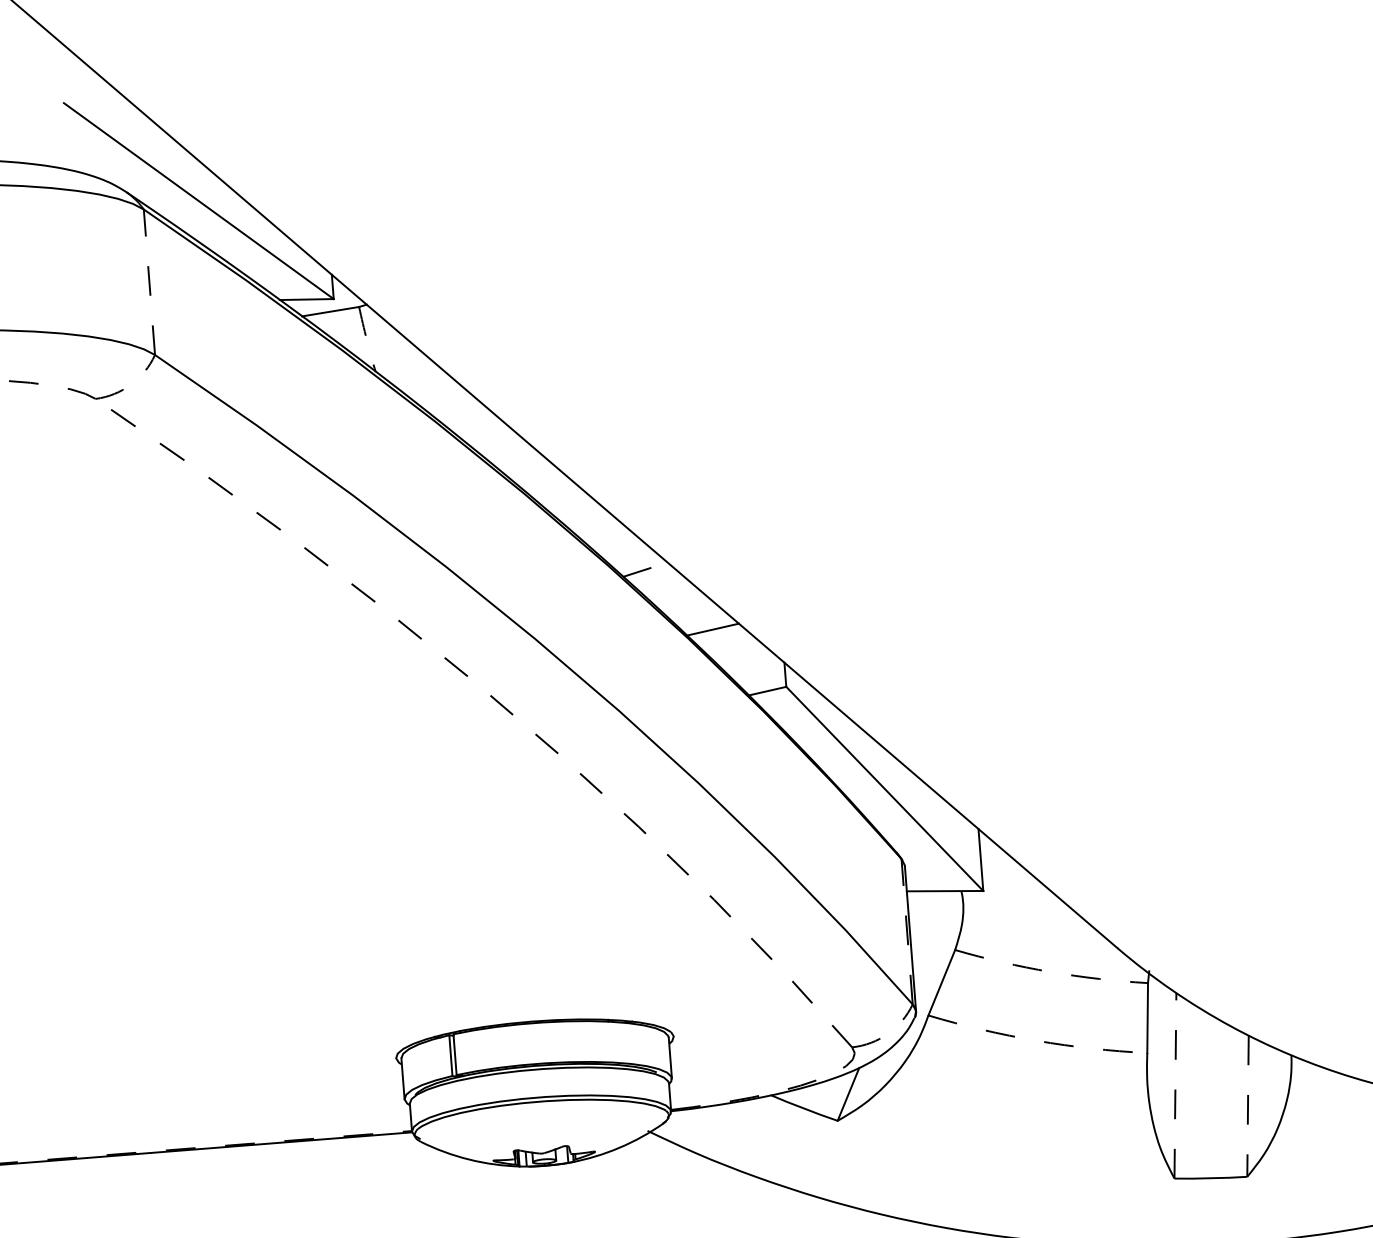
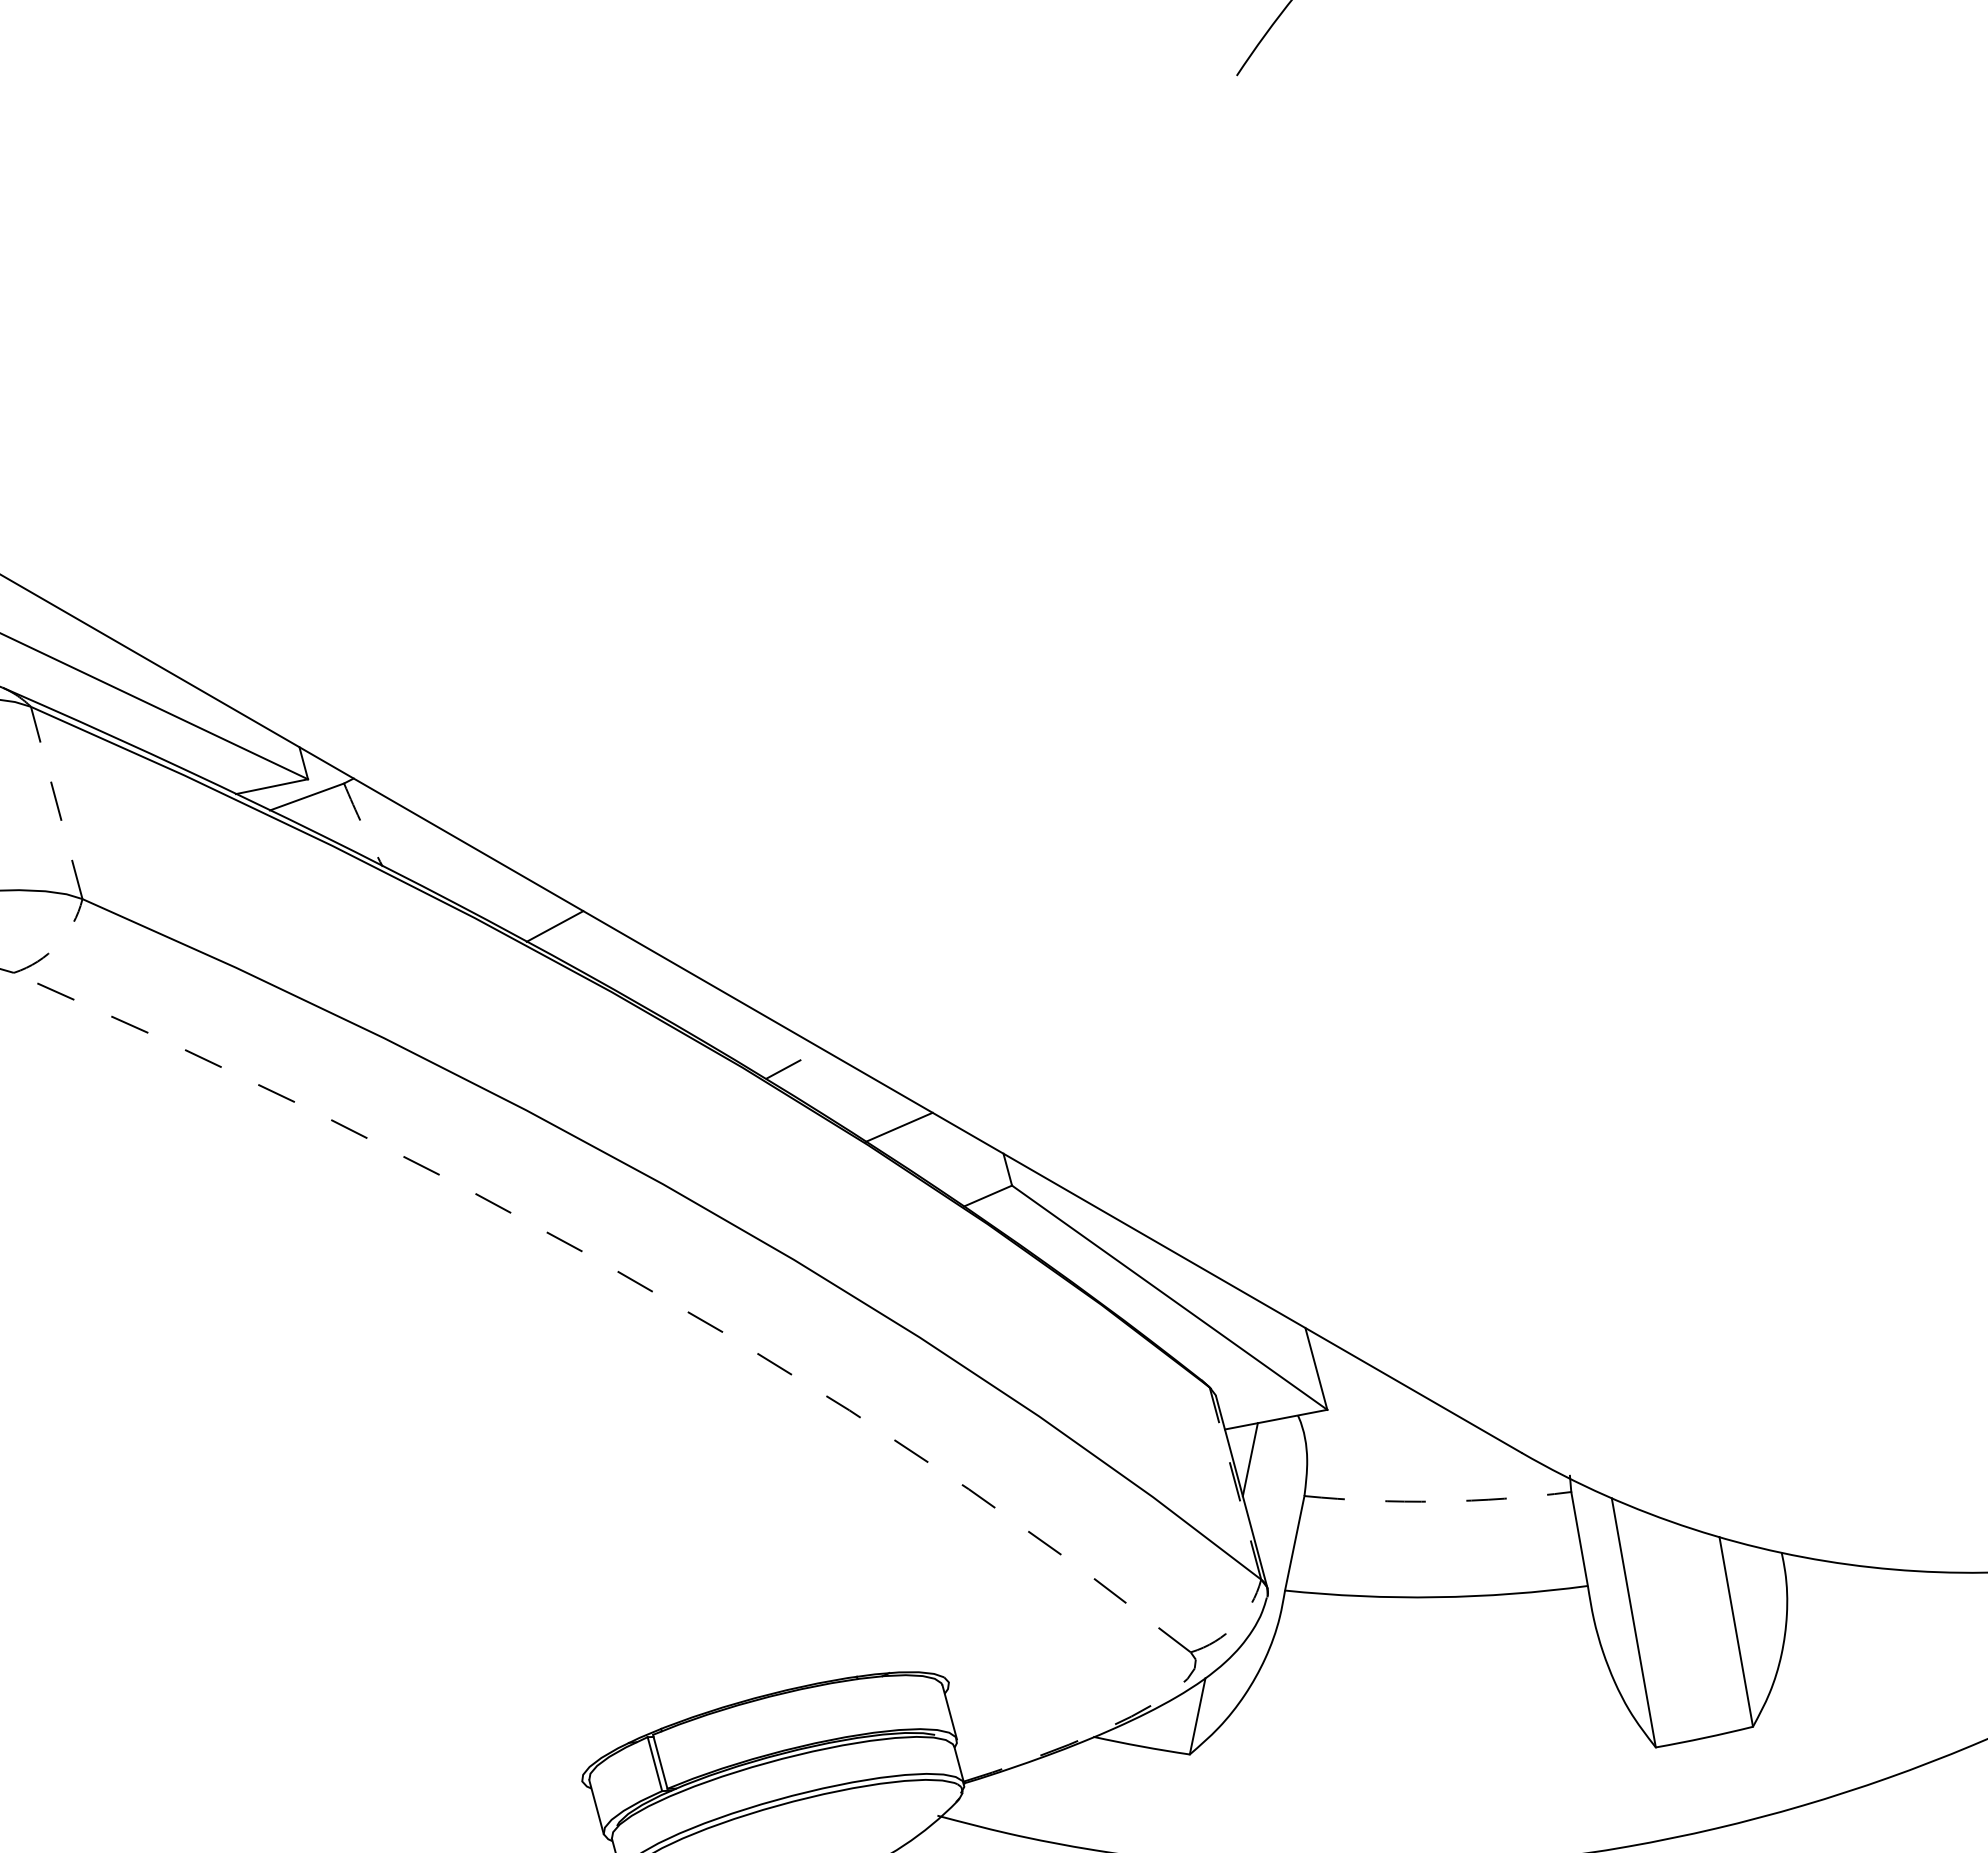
line: (491, 438) -> (554, 926), added
line: (920, 916) -> (1249, 1459), added
arc: (1036, 1040) -> (1436, 1597), dashed -> solid
line: (1175, 1085) -> (1633, 1622), dashed -> solid
line: (1248, 1106) -> (1736, 1632), dashed -> solid

